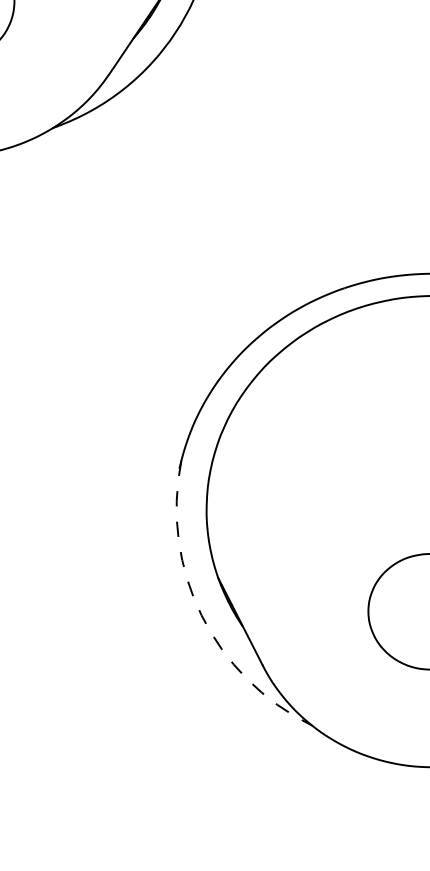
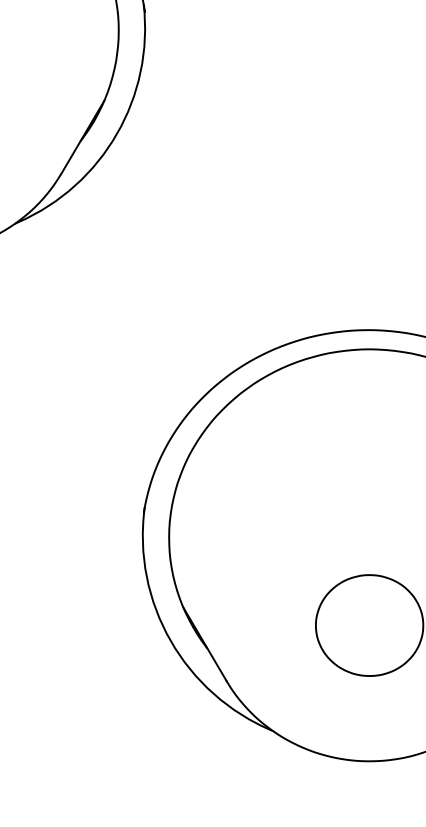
arc: (201, 614) -> (170, 640), dashed -> solid

